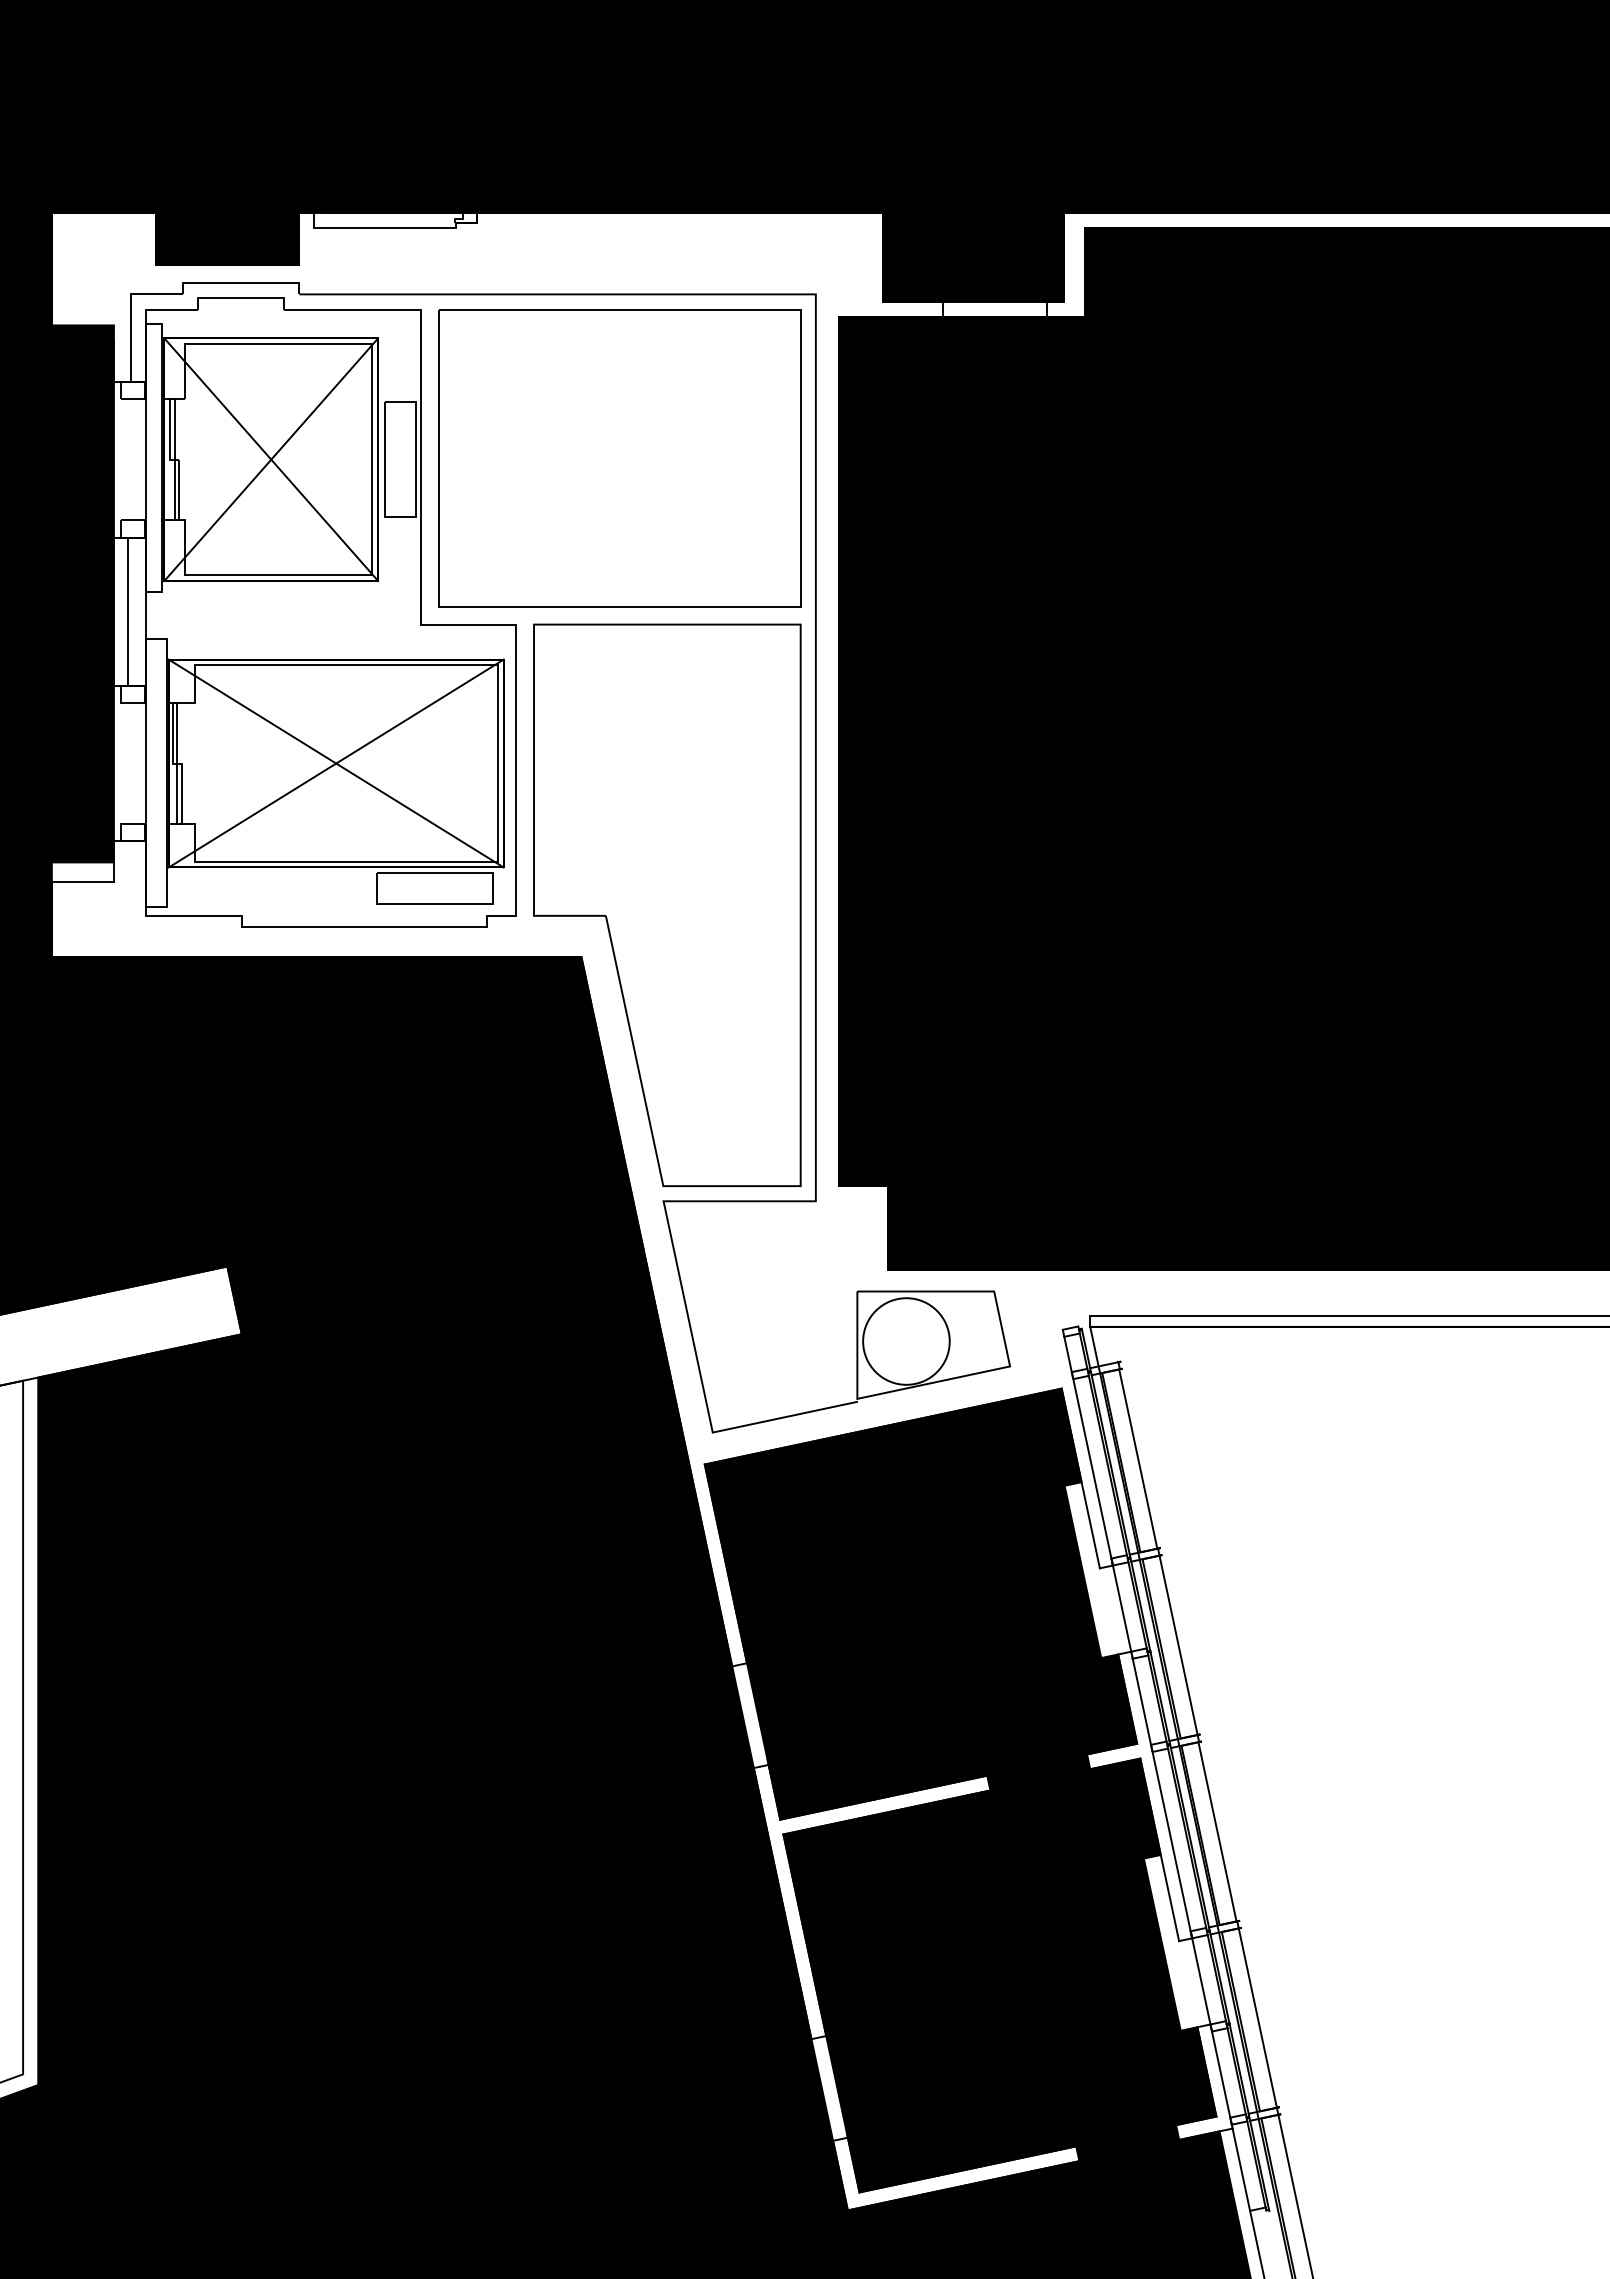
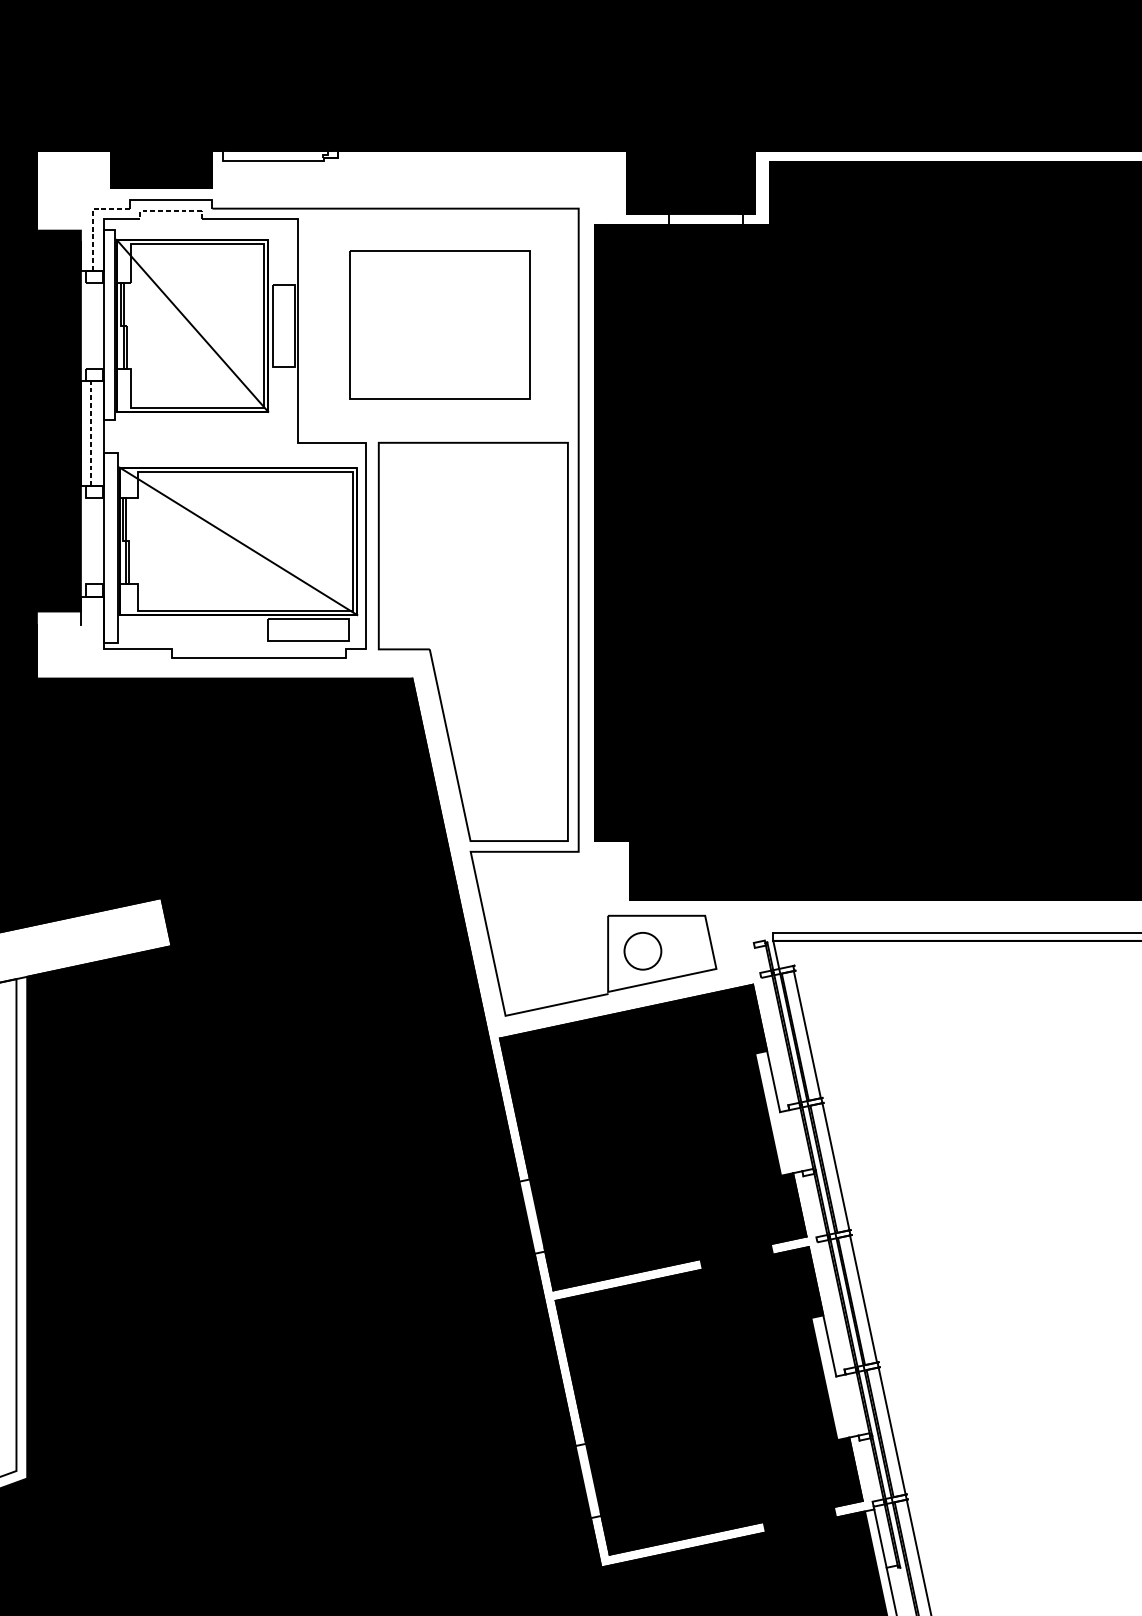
line: (240, 298) -> (170, 211), solid -> dashed
line: (131, 311) -> (93, 220), solid -> dashed
part: (619, 458) -> (439, 325), size x0.7
line: (271, 459) -> (192, 325), removed
line: (128, 611) -> (91, 433), solid -> dashed
line: (335, 763) -> (238, 541), removed
line: (82, 881) -> (58, 625), removed
circle: (906, 1341) -> (642, 951), size x0.6
line: (1147, 1730) -> (813, 1227), removed

